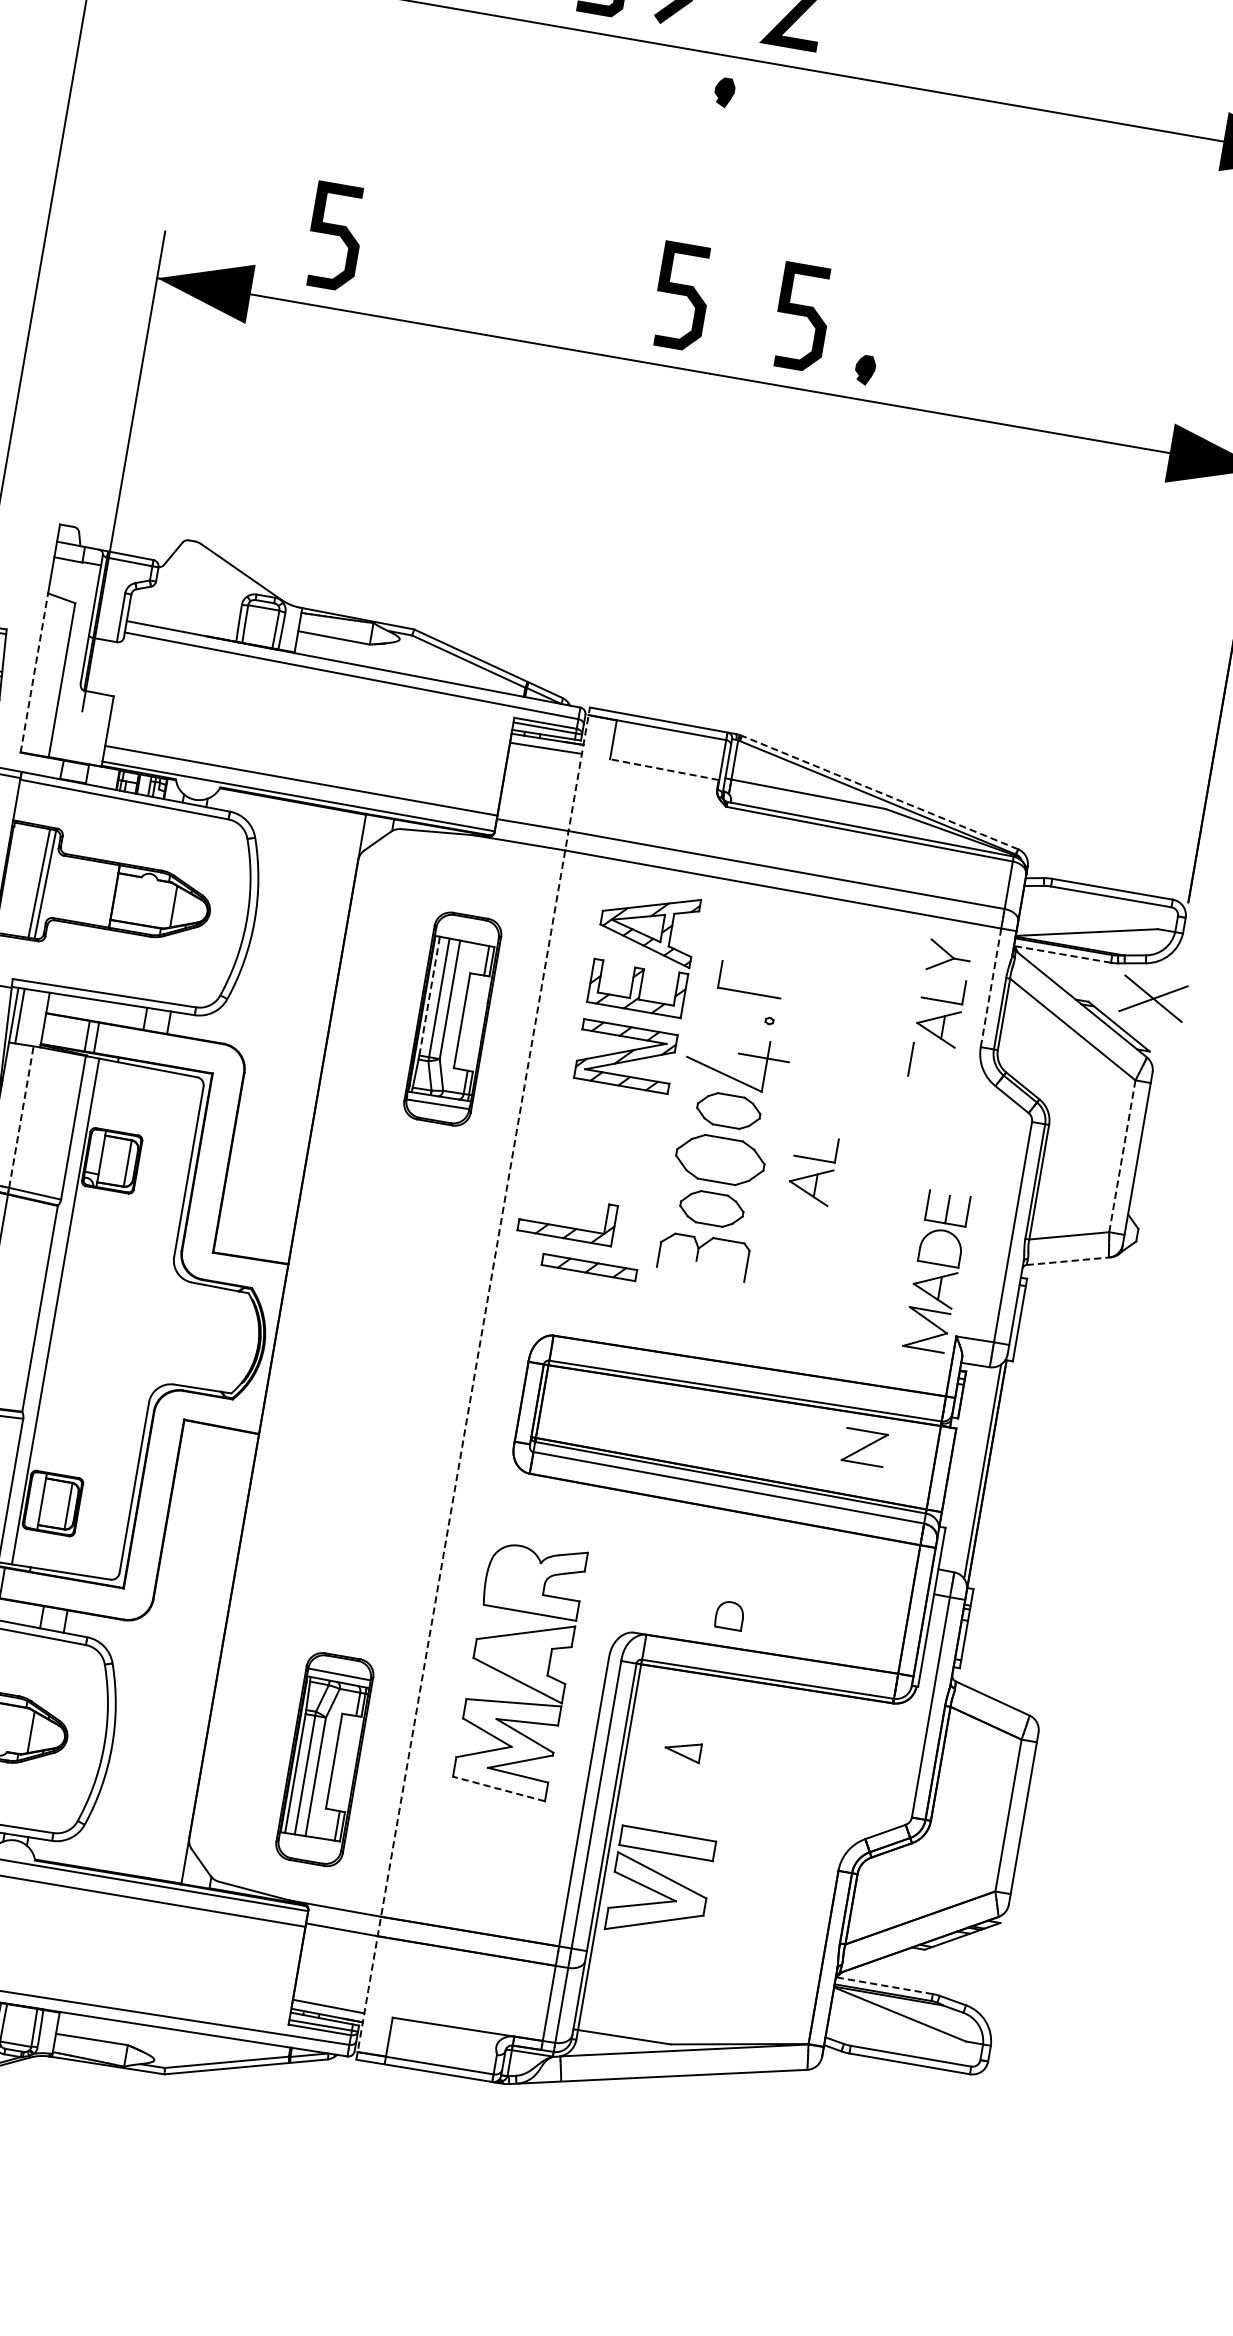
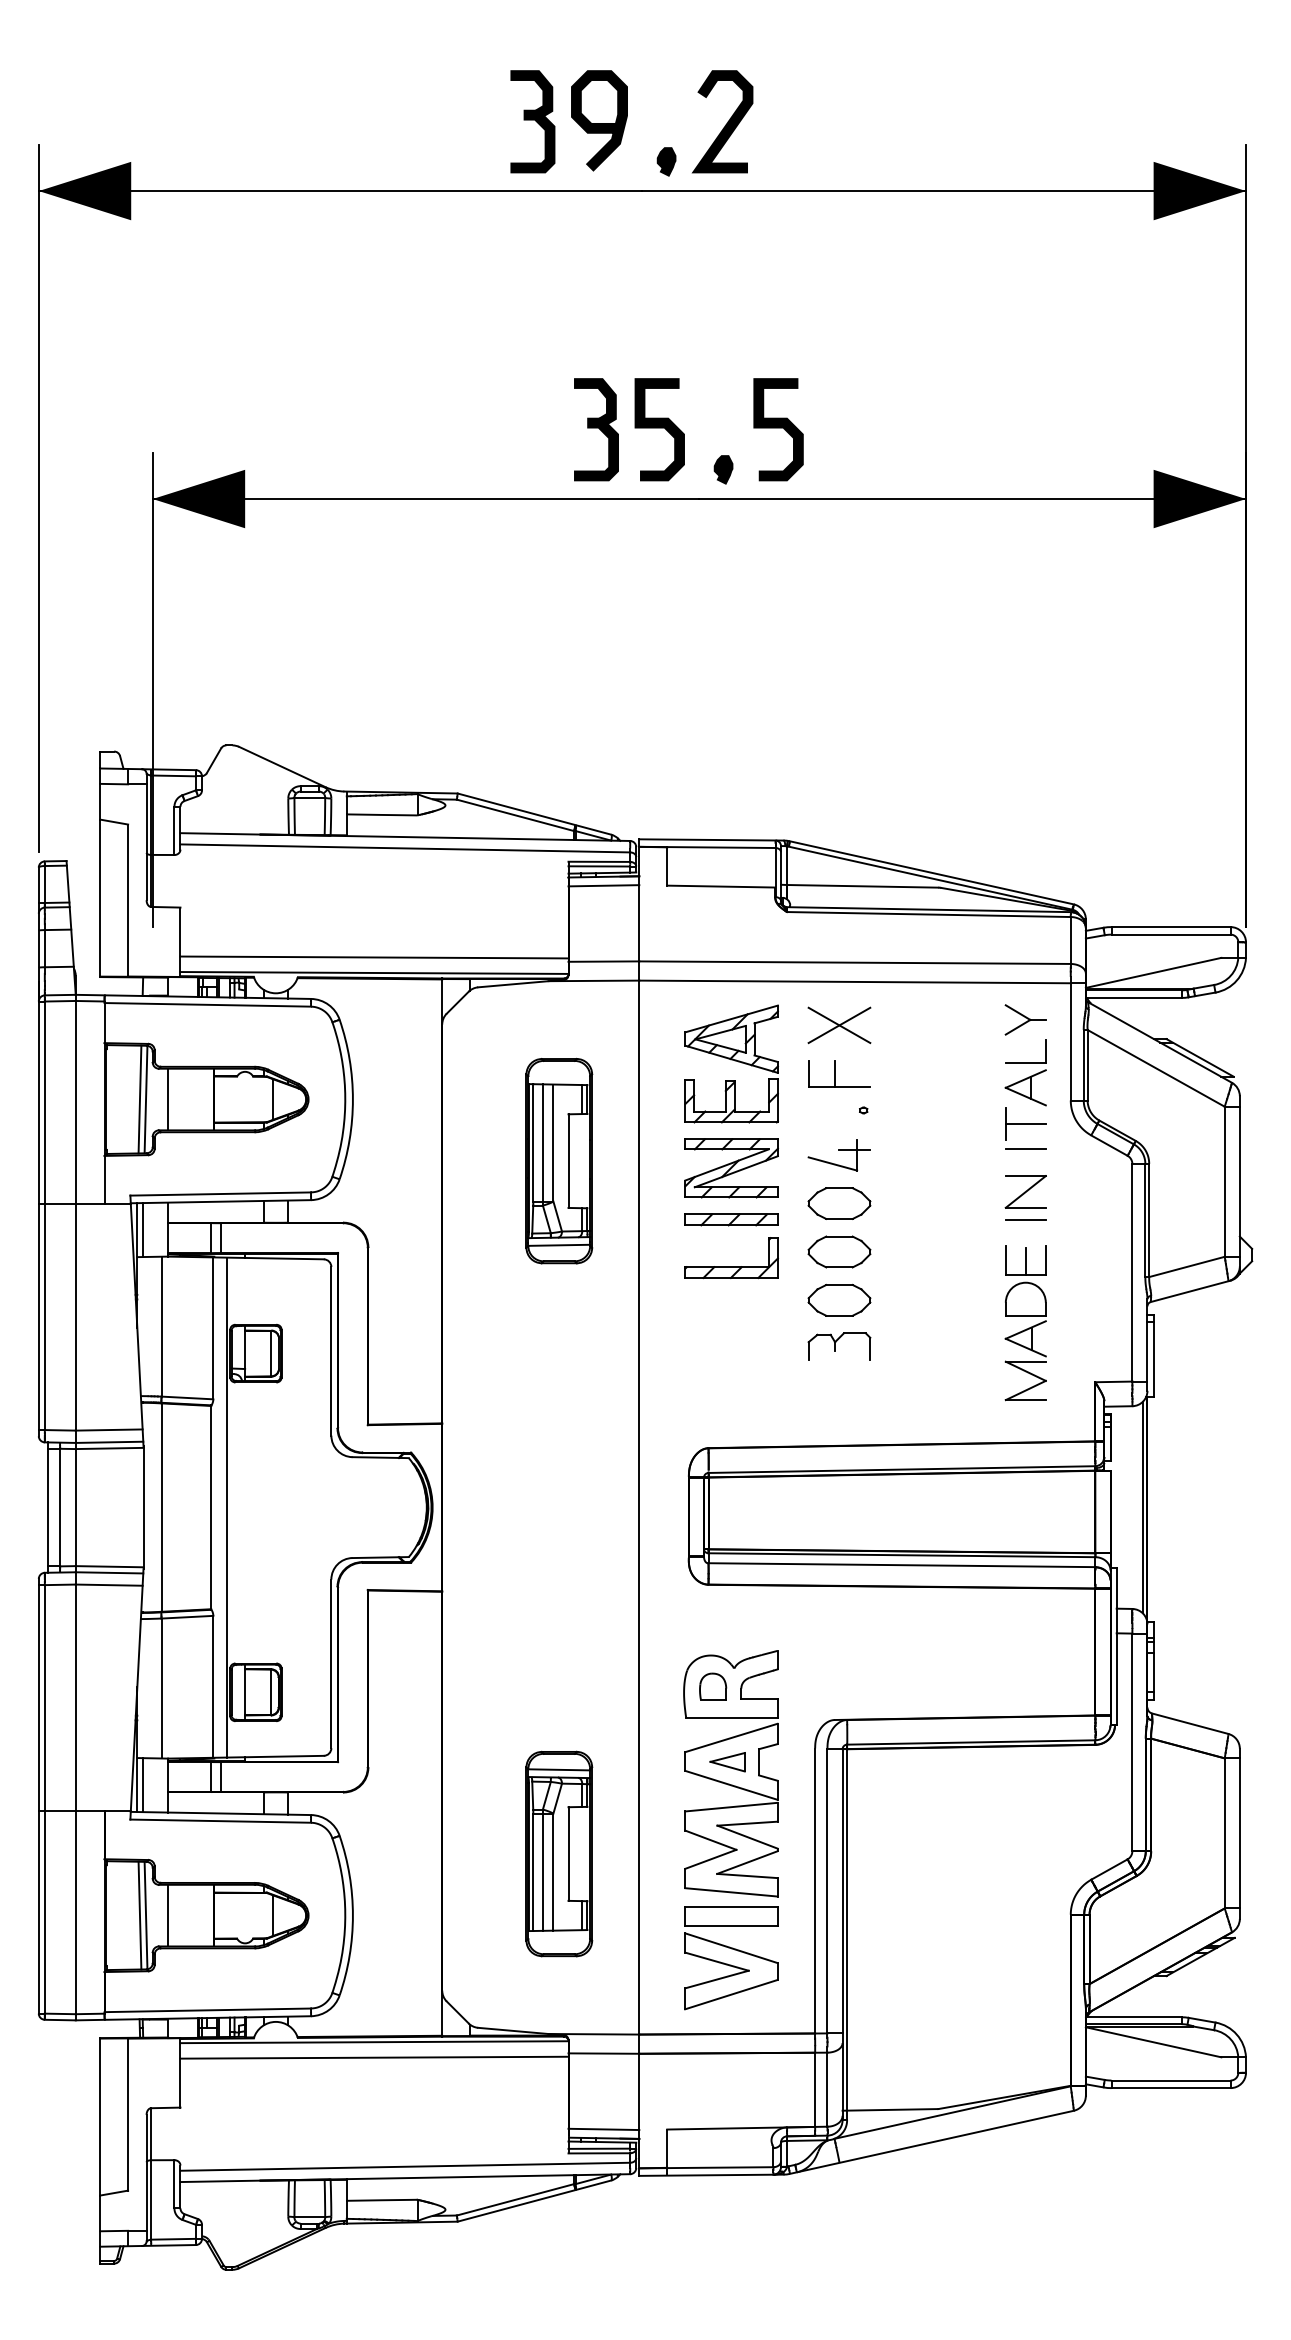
part: (724, 92) -> (666, 161), moved
curve: (335, 235) -> (316, 428), removed
part: (618, 285) -> (596, 429), added
part: (865, 369) -> (723, 469), moved
line: (34, 673) -> (100, 898), dashed -> solid
line: (664, 769) -> (721, 886), dashed -> solid
line: (879, 792) -> (931, 872), dashed -> solid
line: (68, 888) -> (168, 1099), added
line: (1062, 953) -> (1133, 997), dashed -> solid
line: (747, 978) -> (835, 1073), added
line: (990, 987) -> (1070, 1041), dashed -> solid
line: (429, 995) -> (533, 1142), dashed -> solid
part: (1153, 998) -> (839, 1025), moved
part: (736, 1062) -> (838, 1155), size x0.62
line: (930, 1062) -> (1025, 1123), added
line: (926, 1087) -> (1025, 1148), added
line: (21, 1116) -> (161, 1326), dashed -> solid
line: (1122, 1155) -> (1224, 1181), dashed -> solid
part: (720, 1159) -> (839, 1251), size x0.71
line: (914, 1159) -> (1025, 1219), added
part: (812, 1169) -> (929, 1245), removed
part: (566, 1226) -> (731, 1266), moved
part: (703, 1255) -> (839, 1346), size x0.71
line: (1069, 1261) -> (1191, 1291), dashed -> solid
part: (589, 1267) -> (731, 1219), moved
part: (936, 1271) -> (1025, 1323), moved
line: (473, 1383) -> (639, 1507), dashed -> solid
part: (864, 1446) -> (1025, 1191), moved
part: (730, 1615) -> (713, 1686), moved
part: (682, 1751) -> (727, 1762), moved
part: (325, 1759) -> (559, 1853), moved
line: (498, 1788) -> (730, 1892), dashed -> solid
part: (660, 1885) -> (731, 1958), moved
line: (884, 1985) -> (1133, 2017), dashed -> solid

